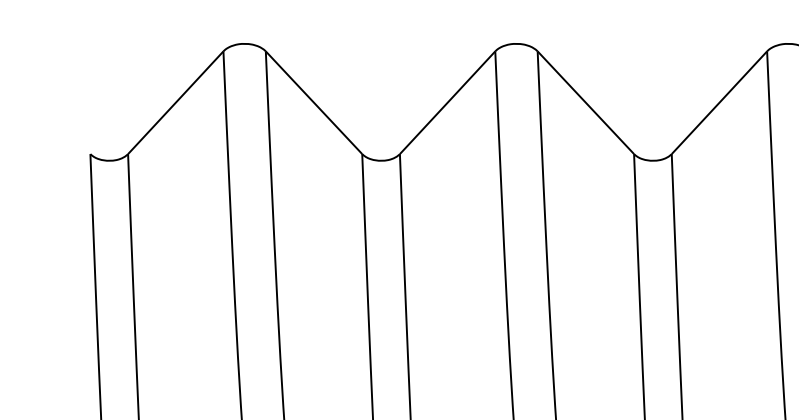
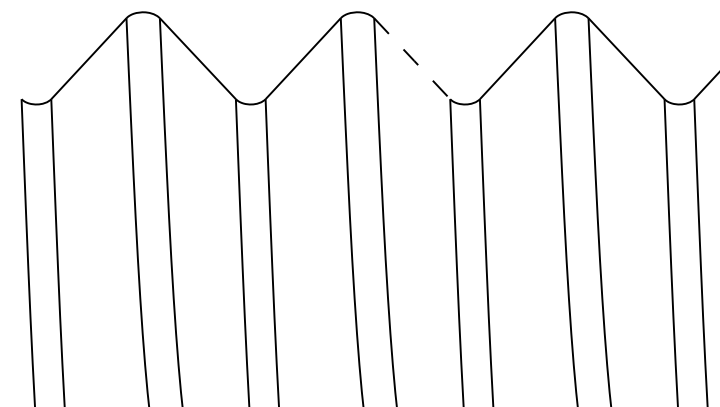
line: (586, 102) -> (412, 58), solid -> dashed

